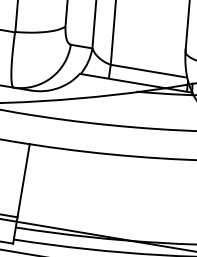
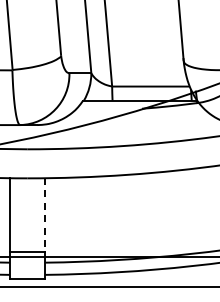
line: (23, 180) -> (45, 215), solid -> dashed

